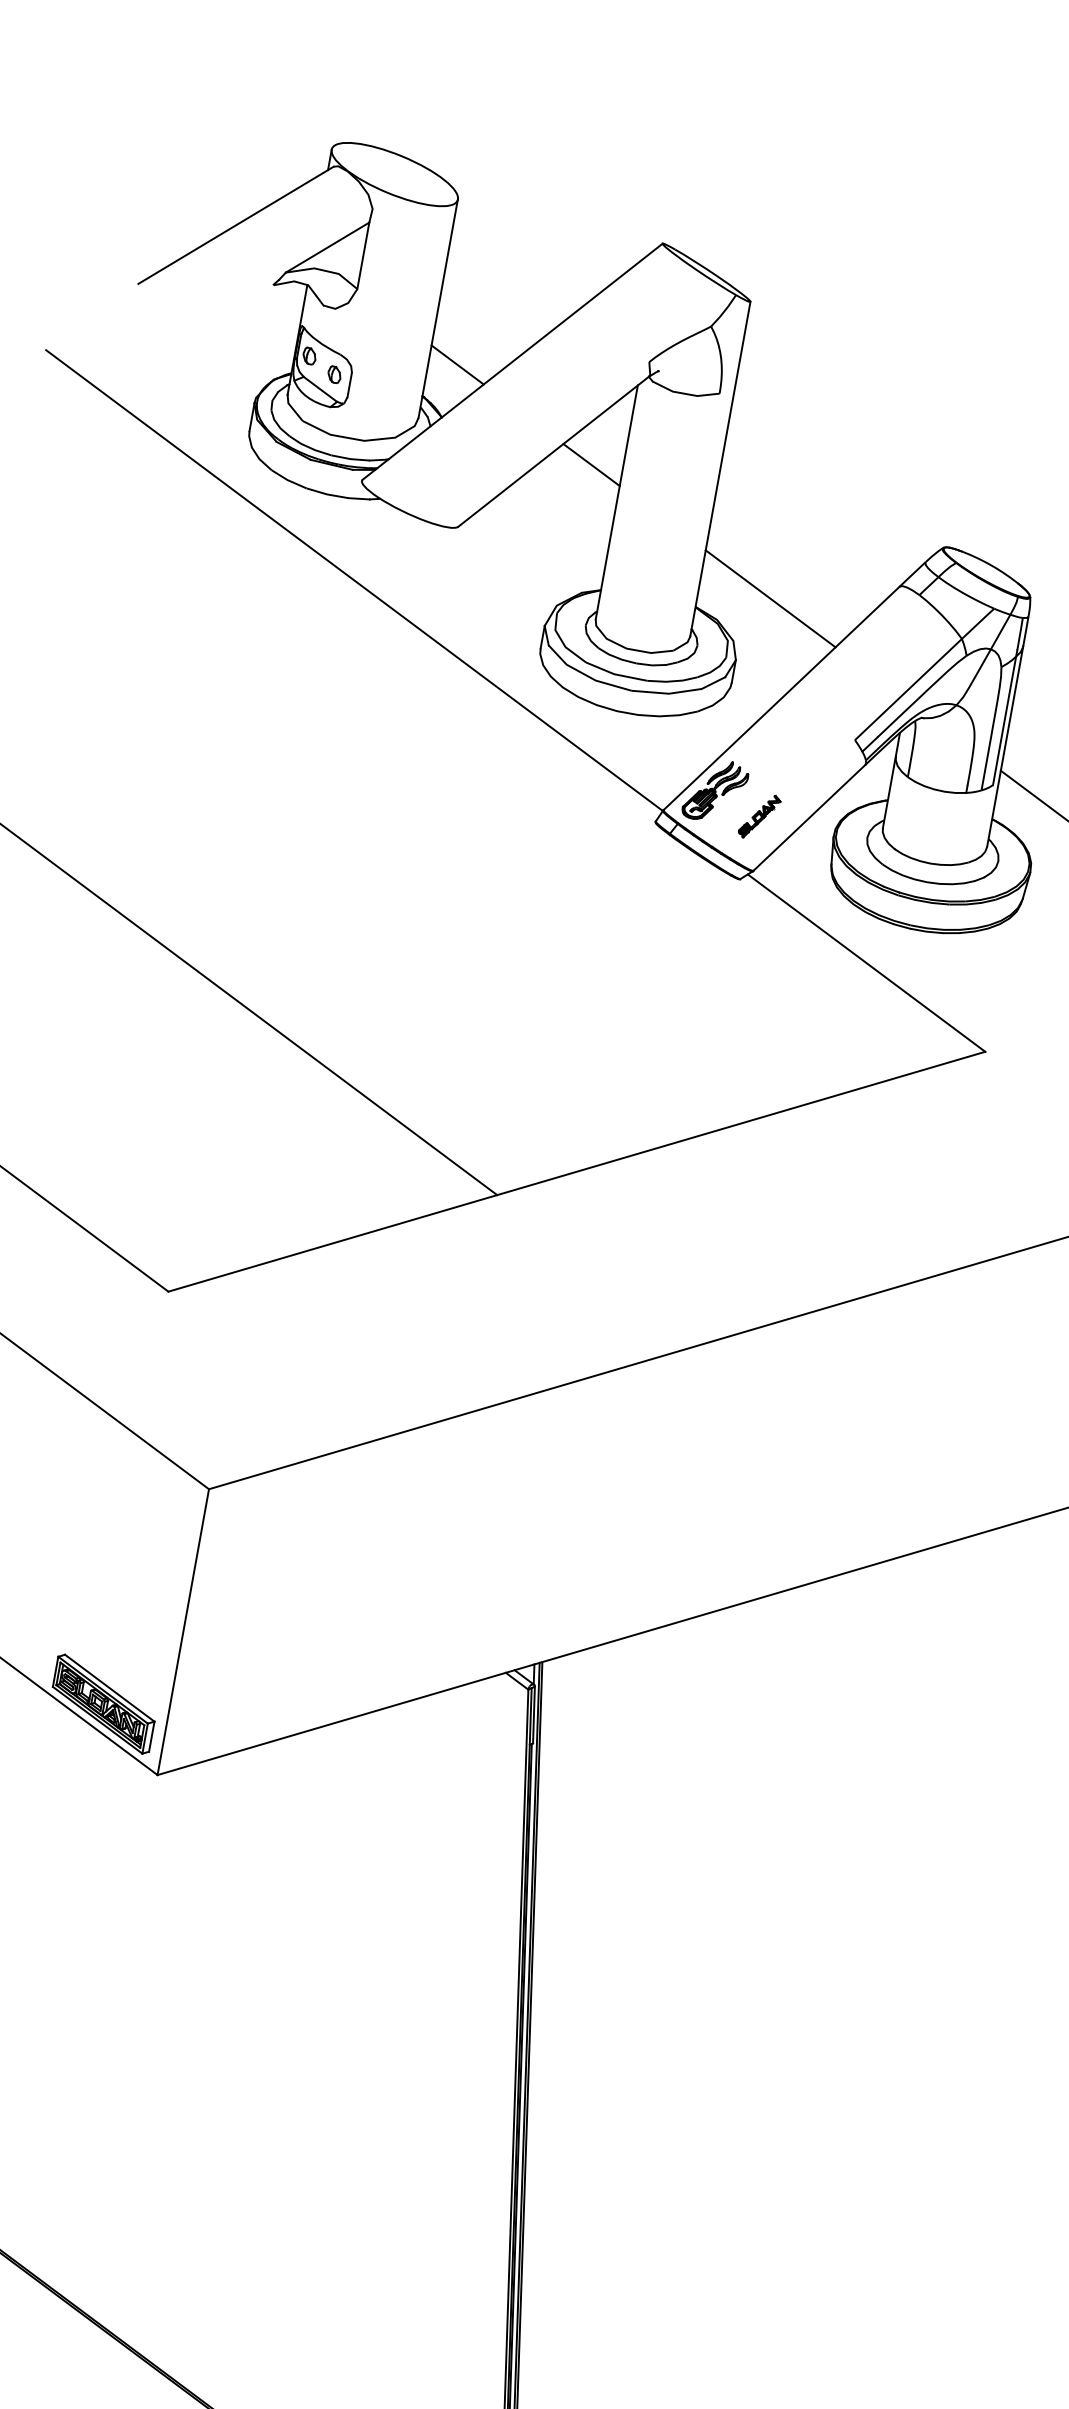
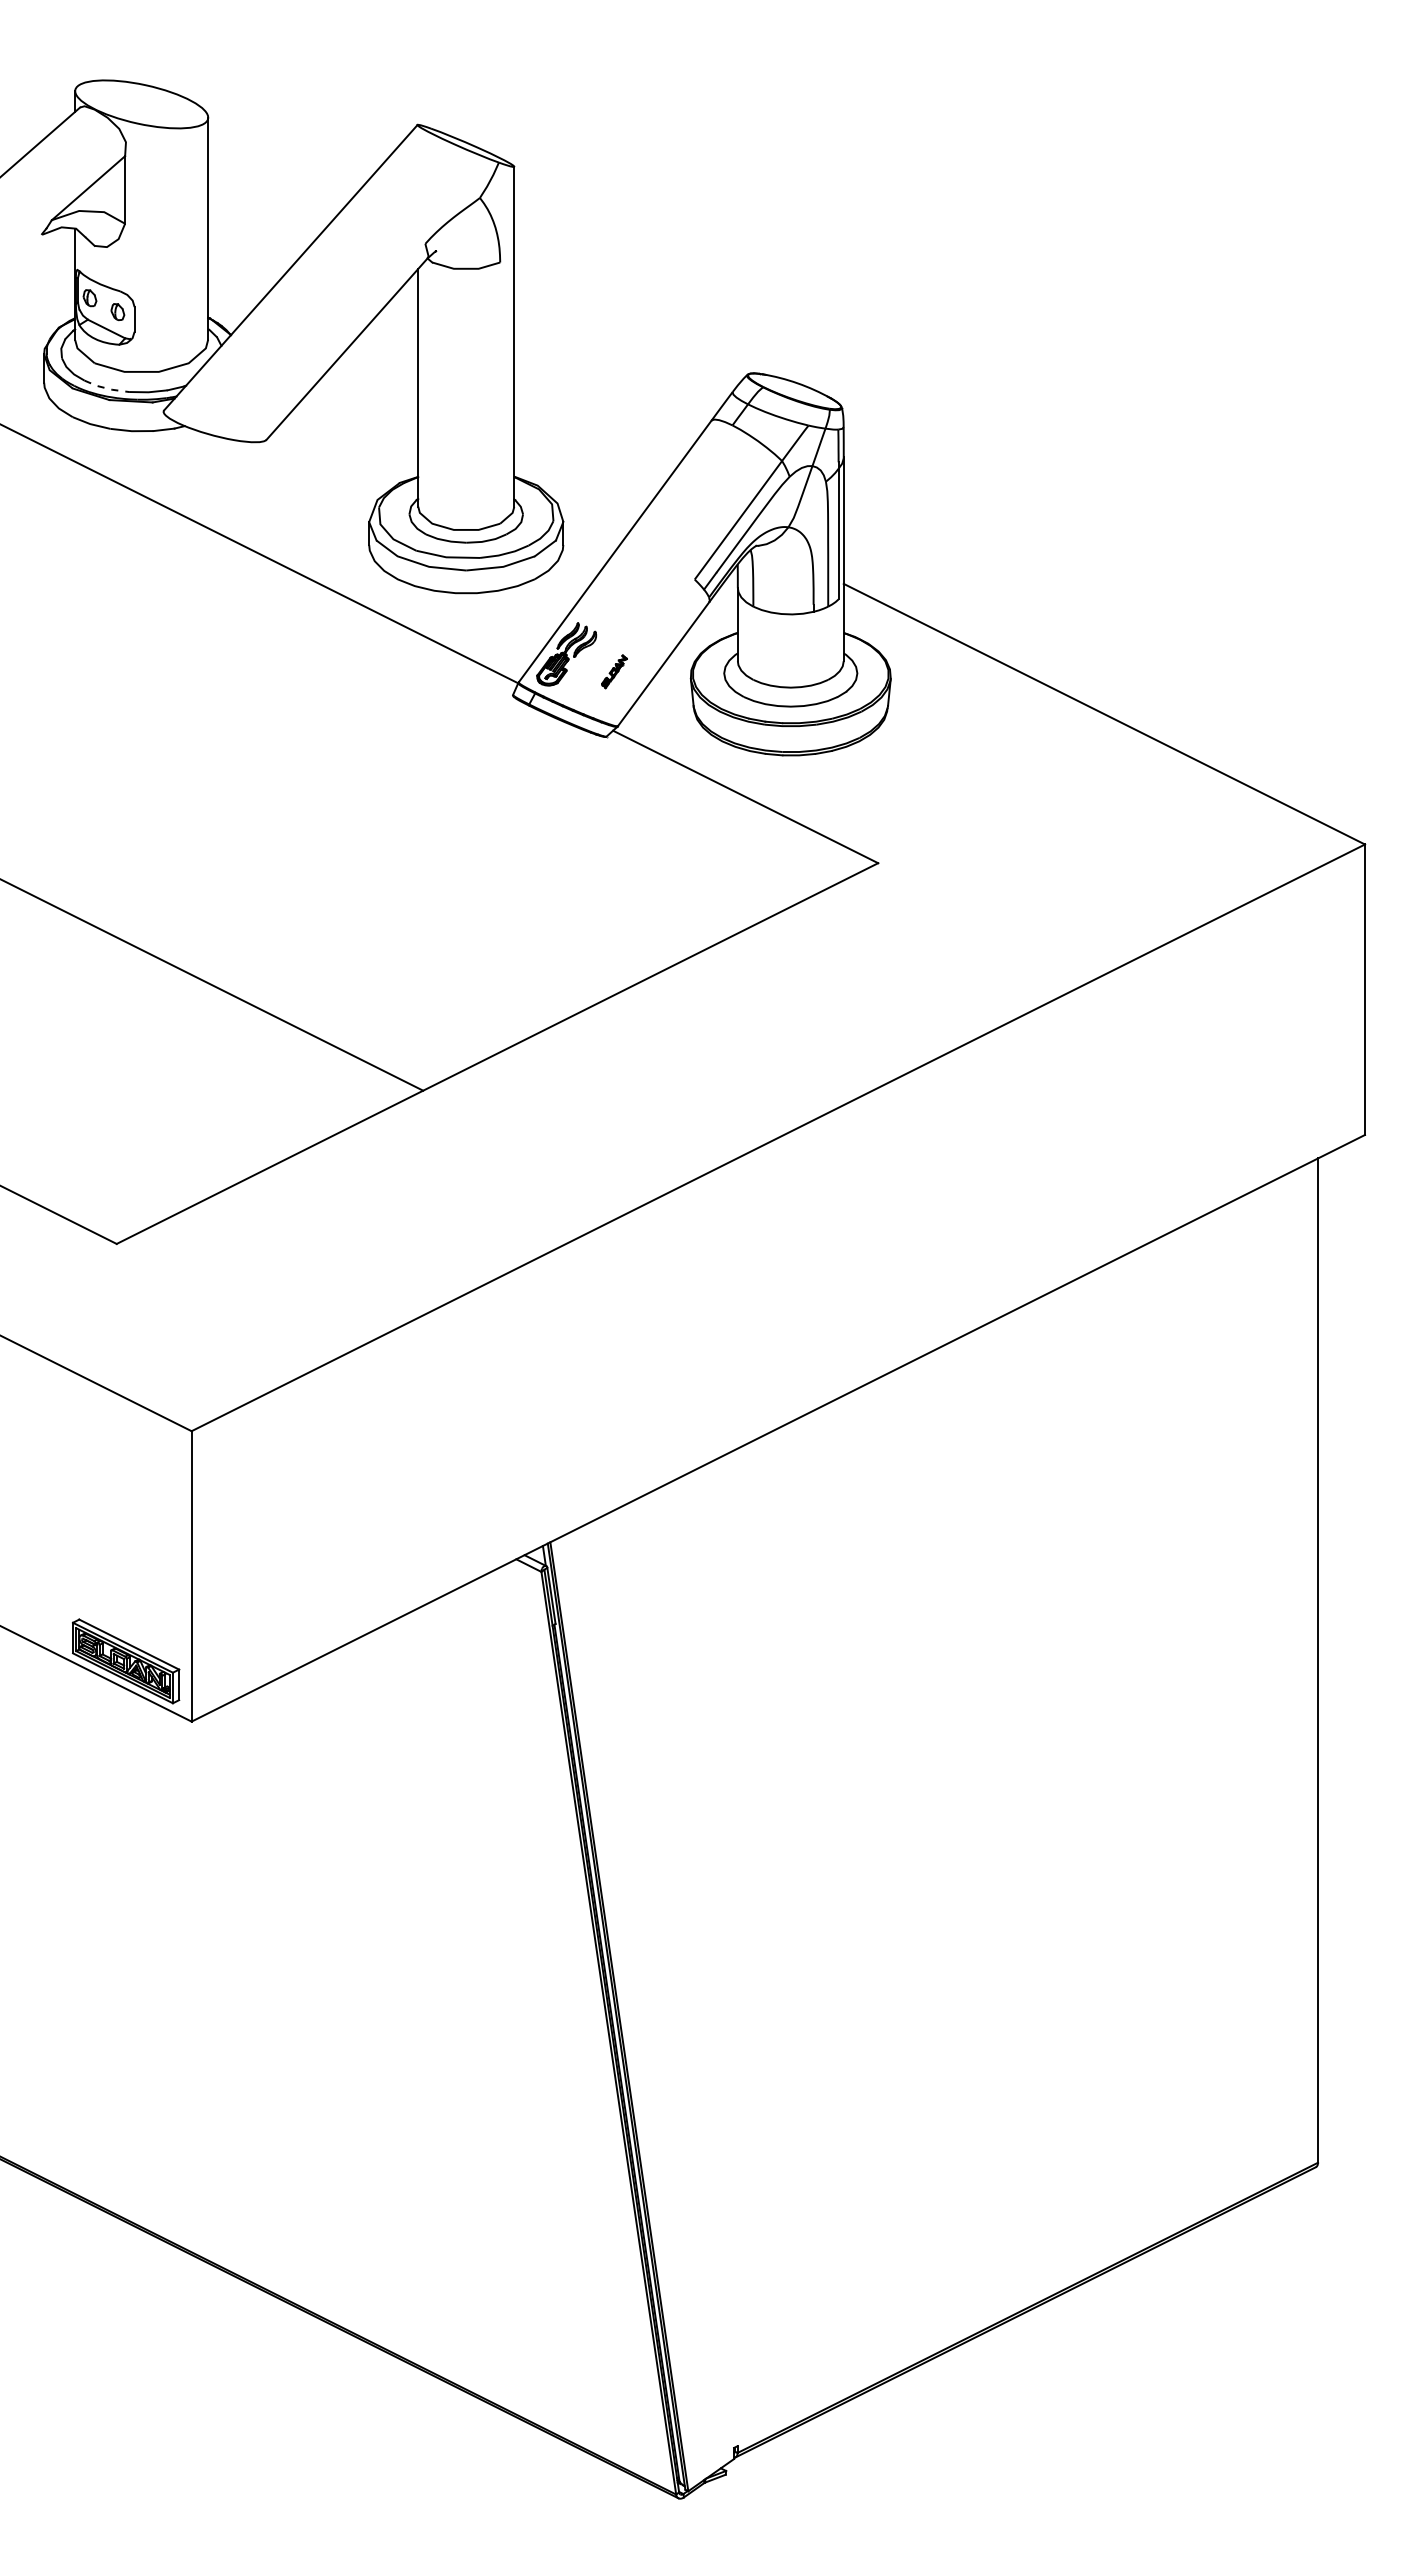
line: (457, 364) -> (237, 280), removed
line: (309, 447) -> (106, 388), solid -> dashed
line: (591, 465) -> (386, 355), removed
line: (770, 598) -> (586, 455), removed
part: (759, 816) -> (614, 671), size x0.7

